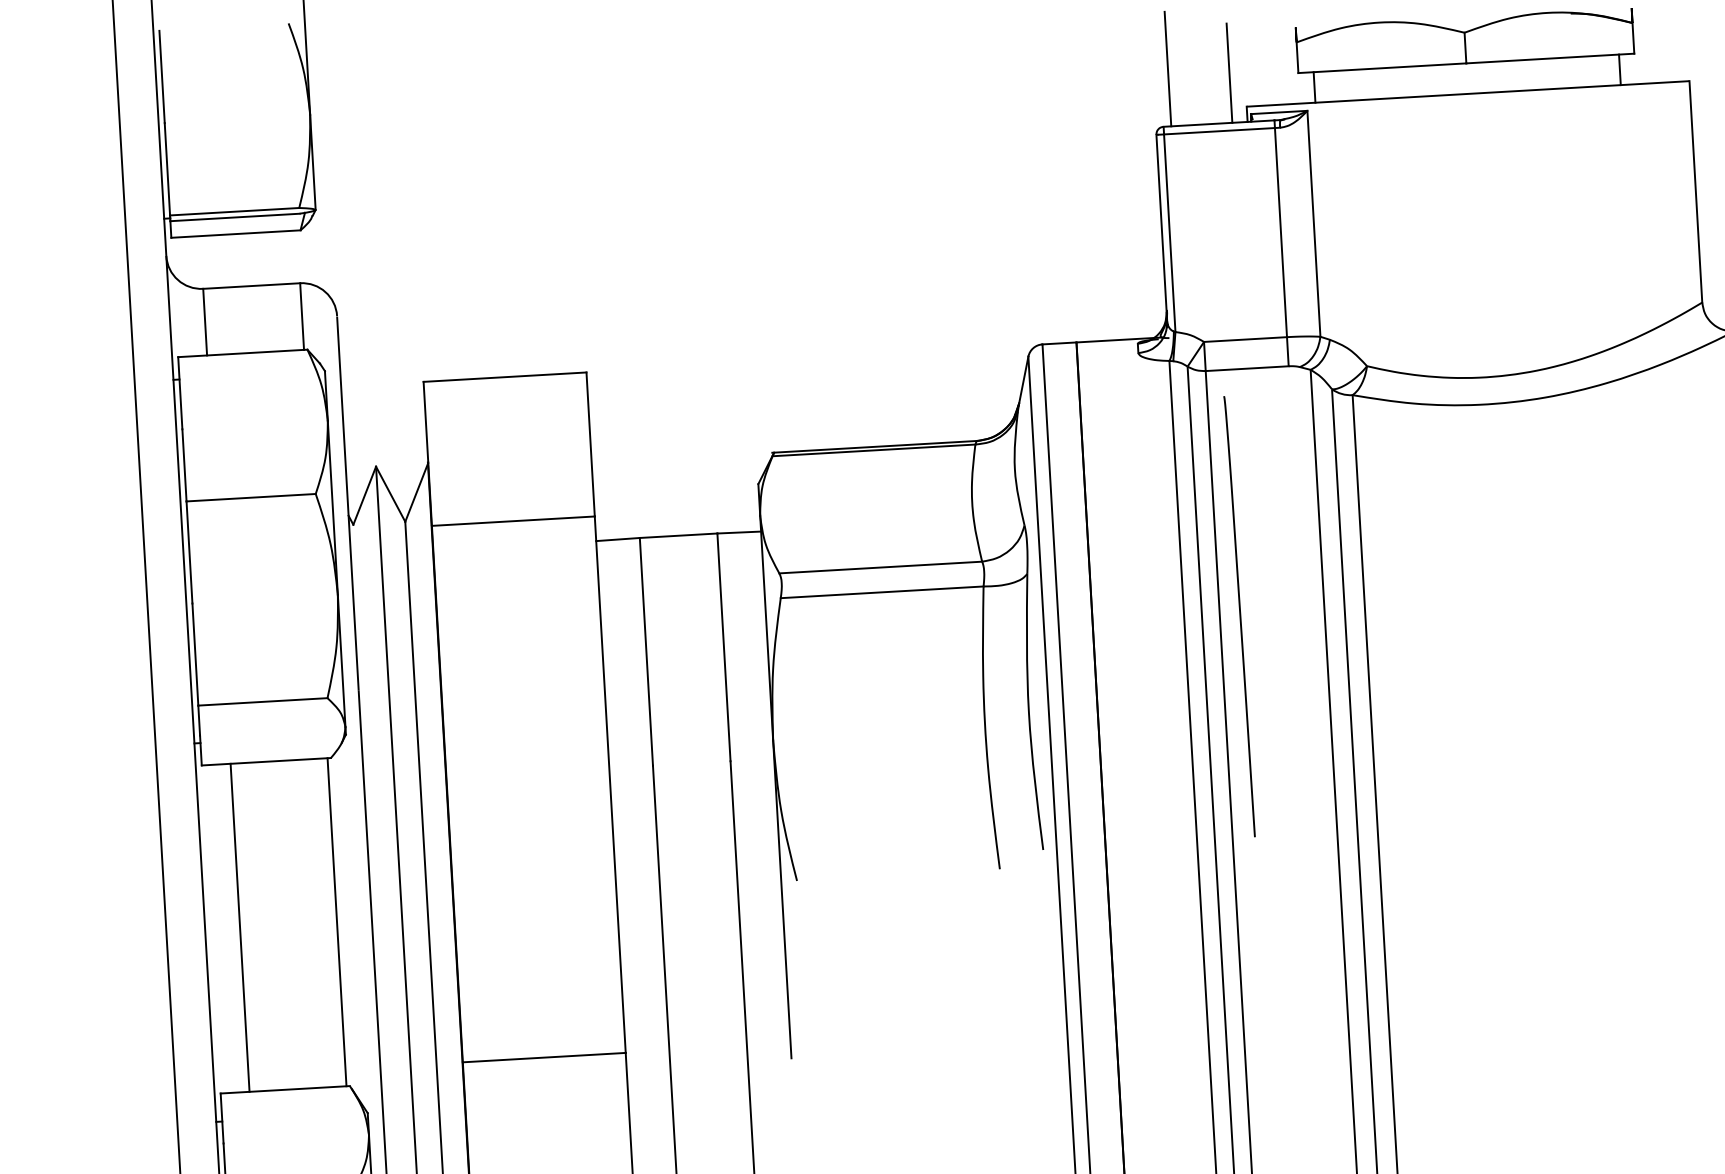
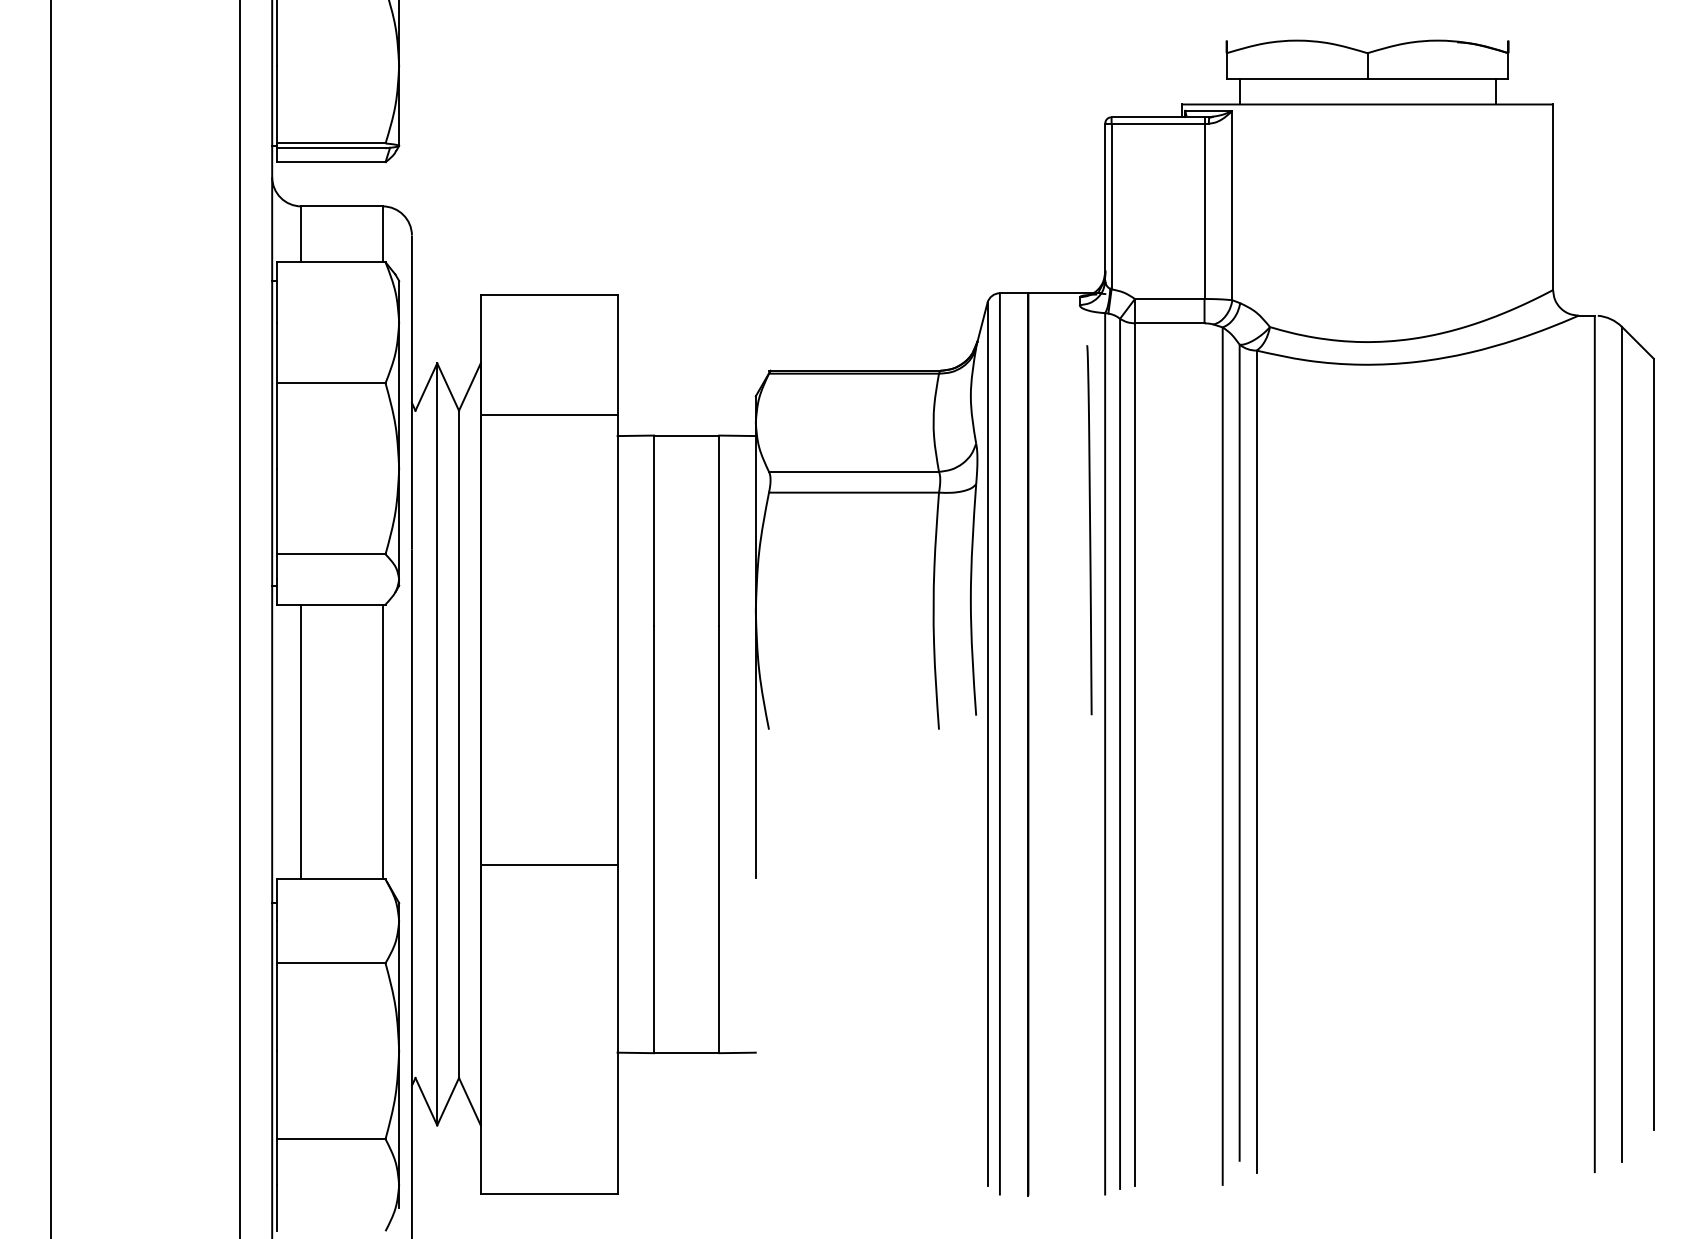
line: (1167, 69) -> (1117, 69), removed
line: (1229, 72) -> (1169, 75), removed
line: (1239, 617) -> (1089, 530), moved

